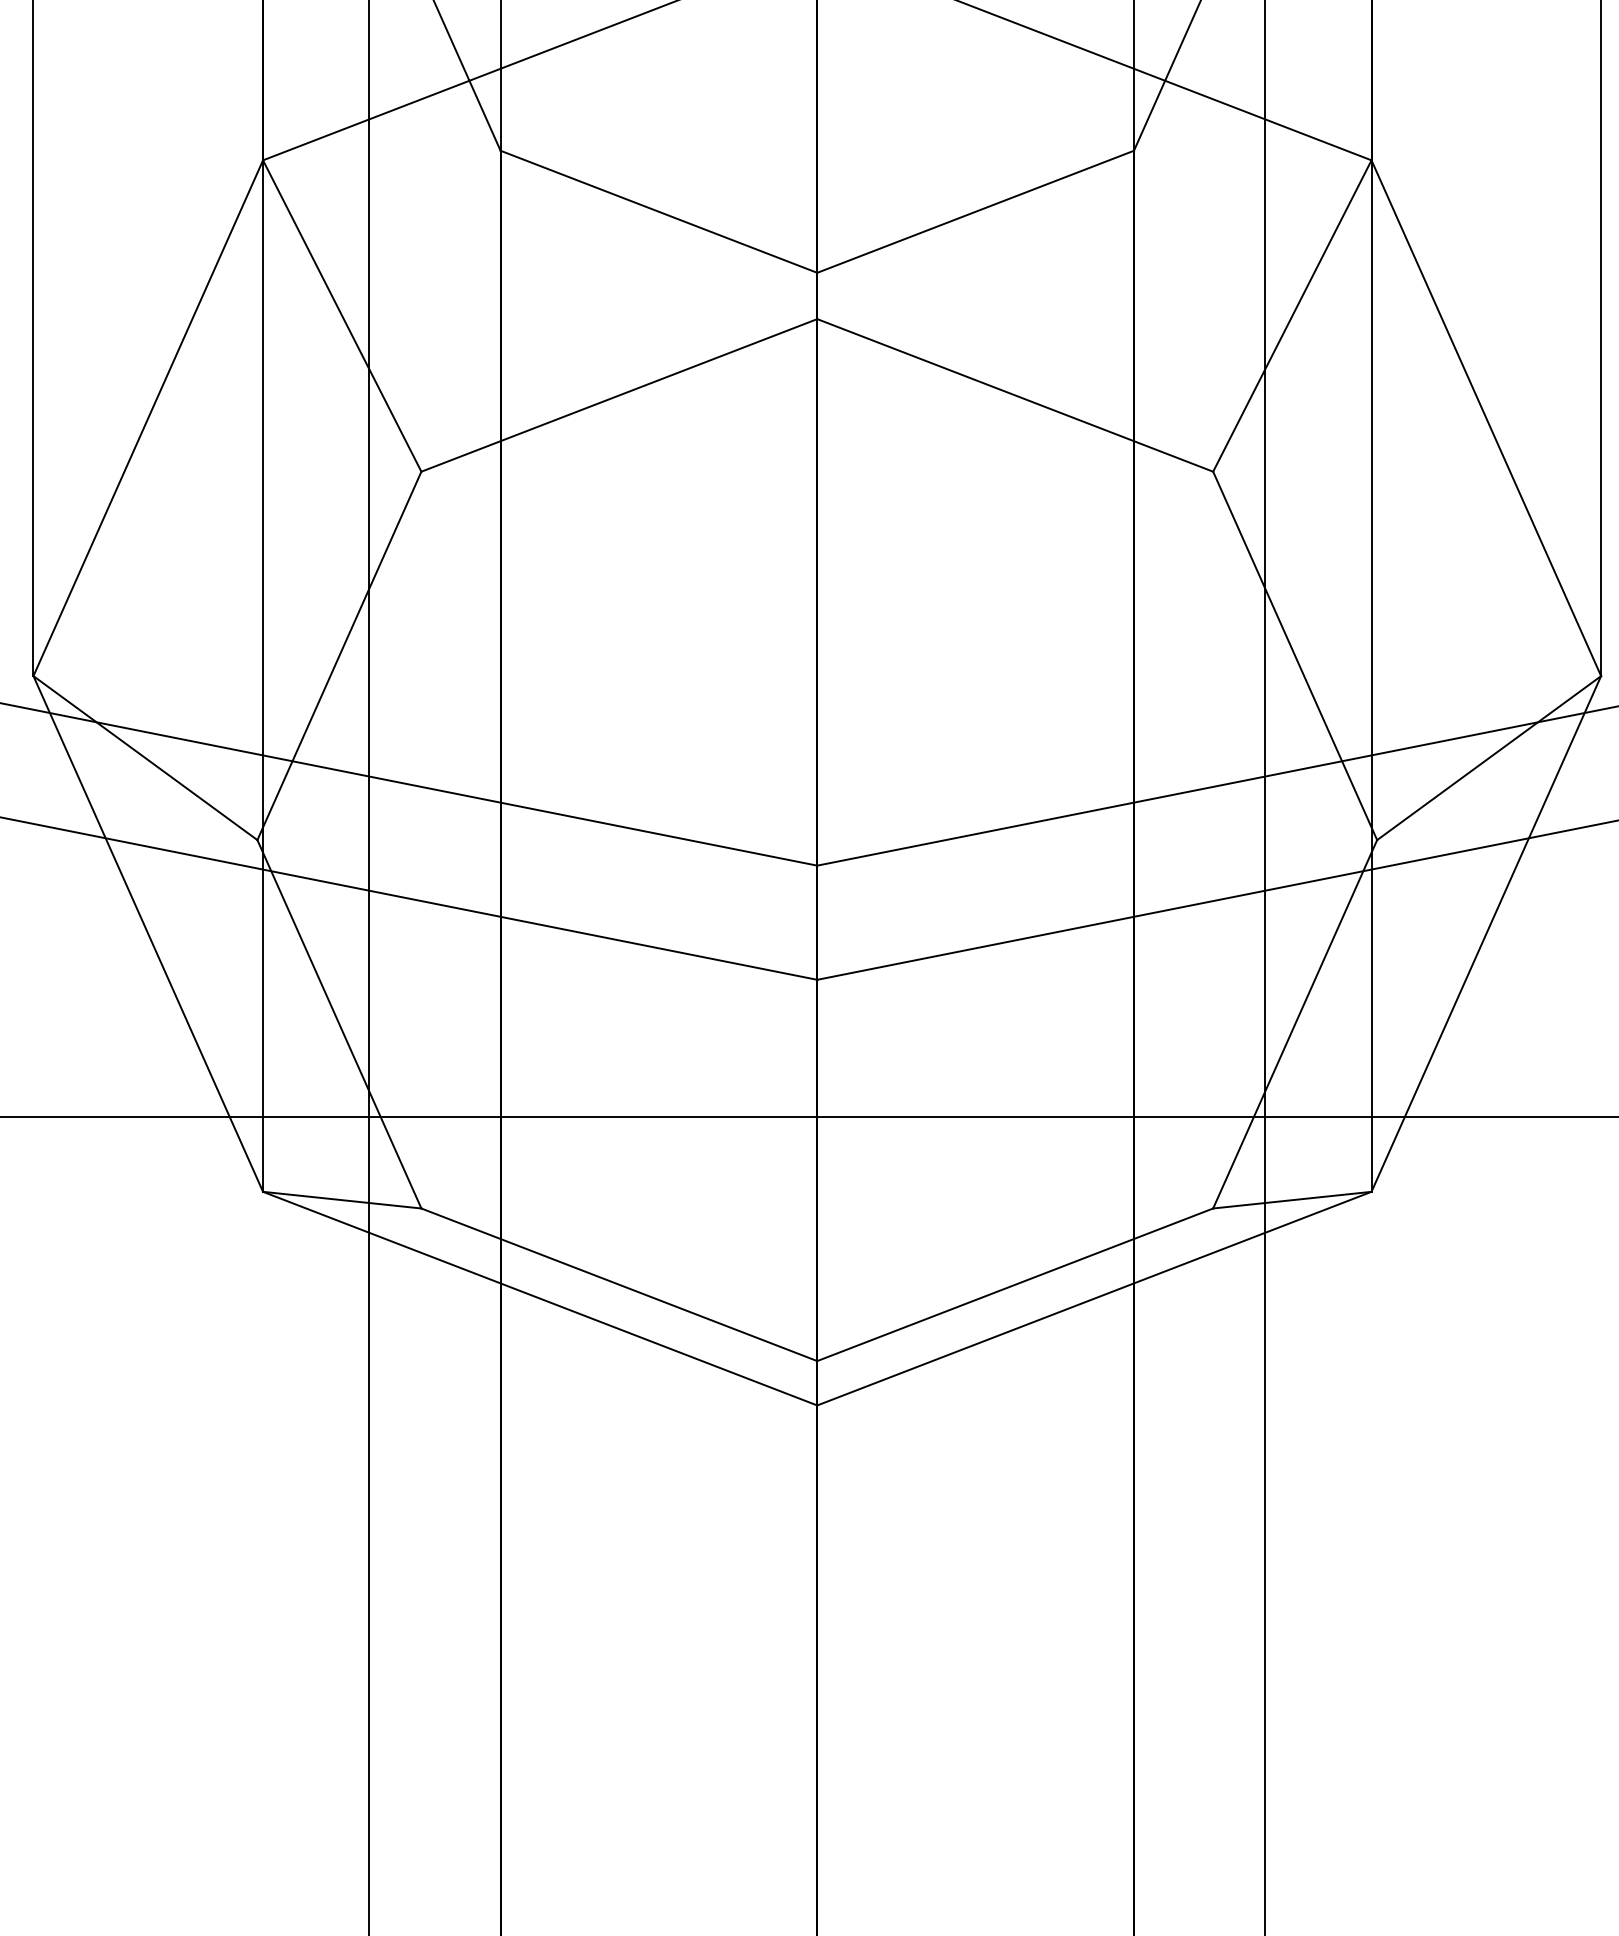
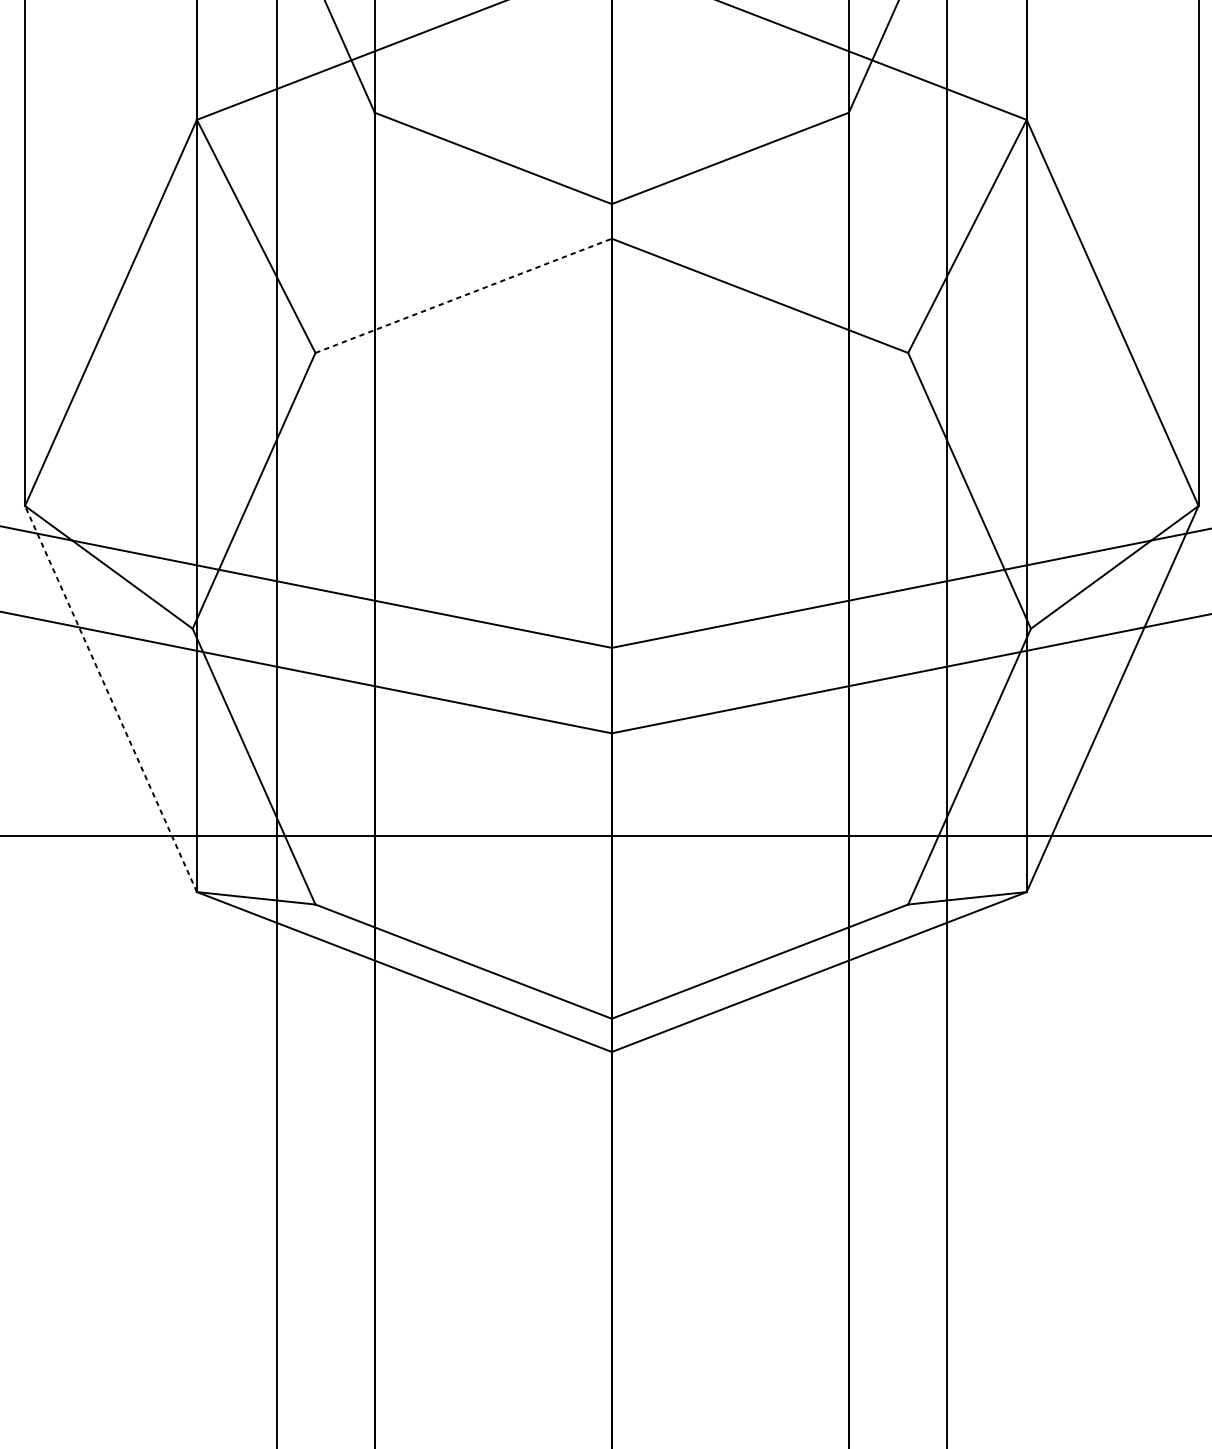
line: (619, 395) -> (463, 295), solid -> dashed
line: (148, 933) -> (111, 698), solid -> dashed

